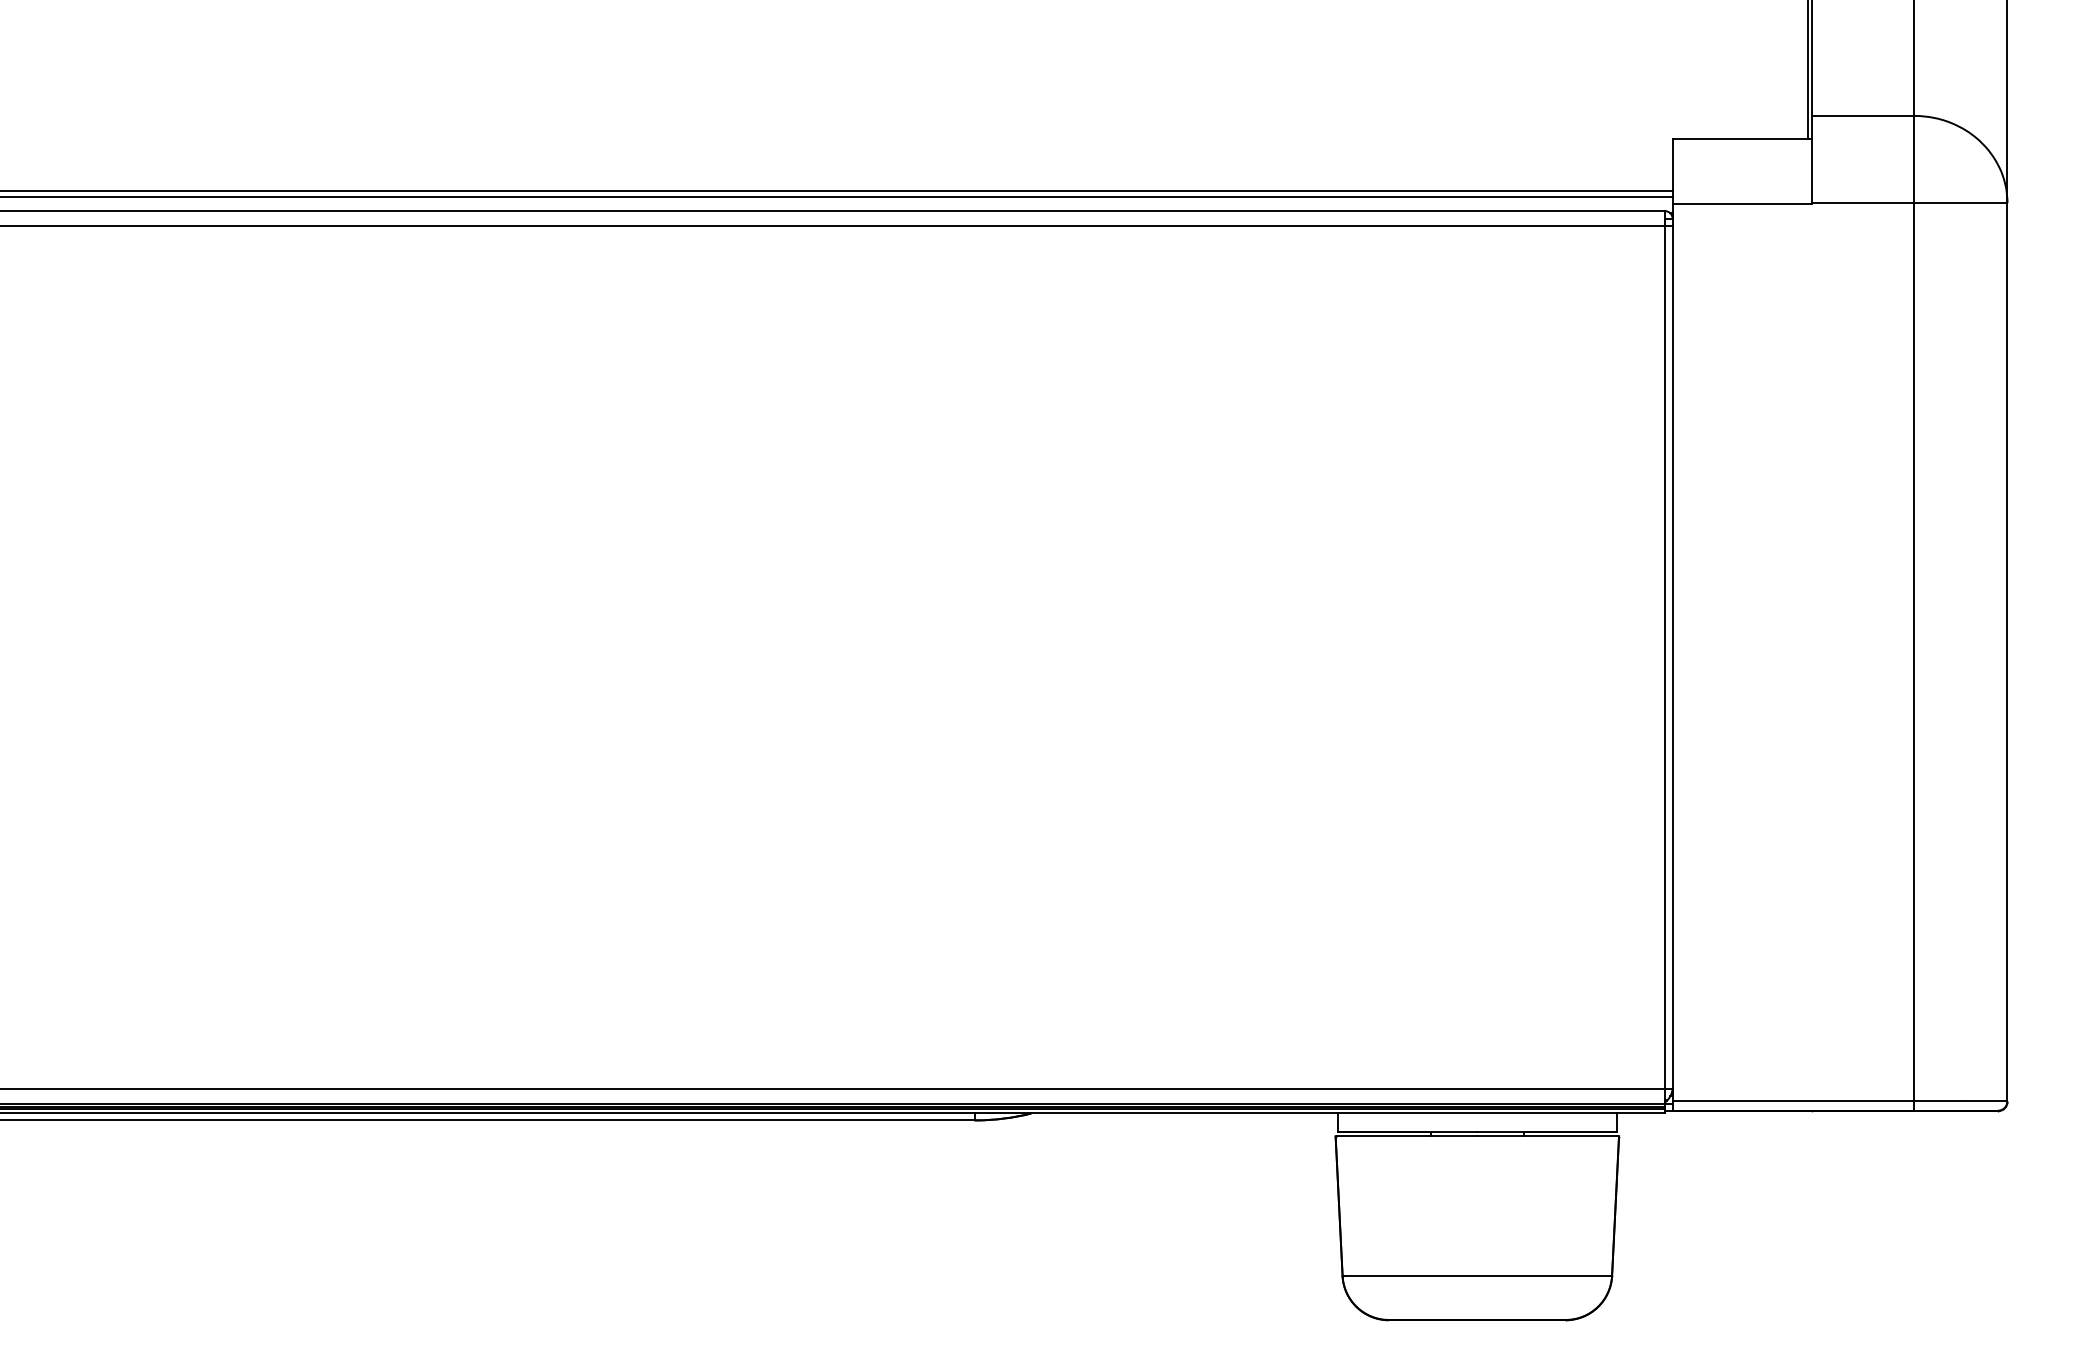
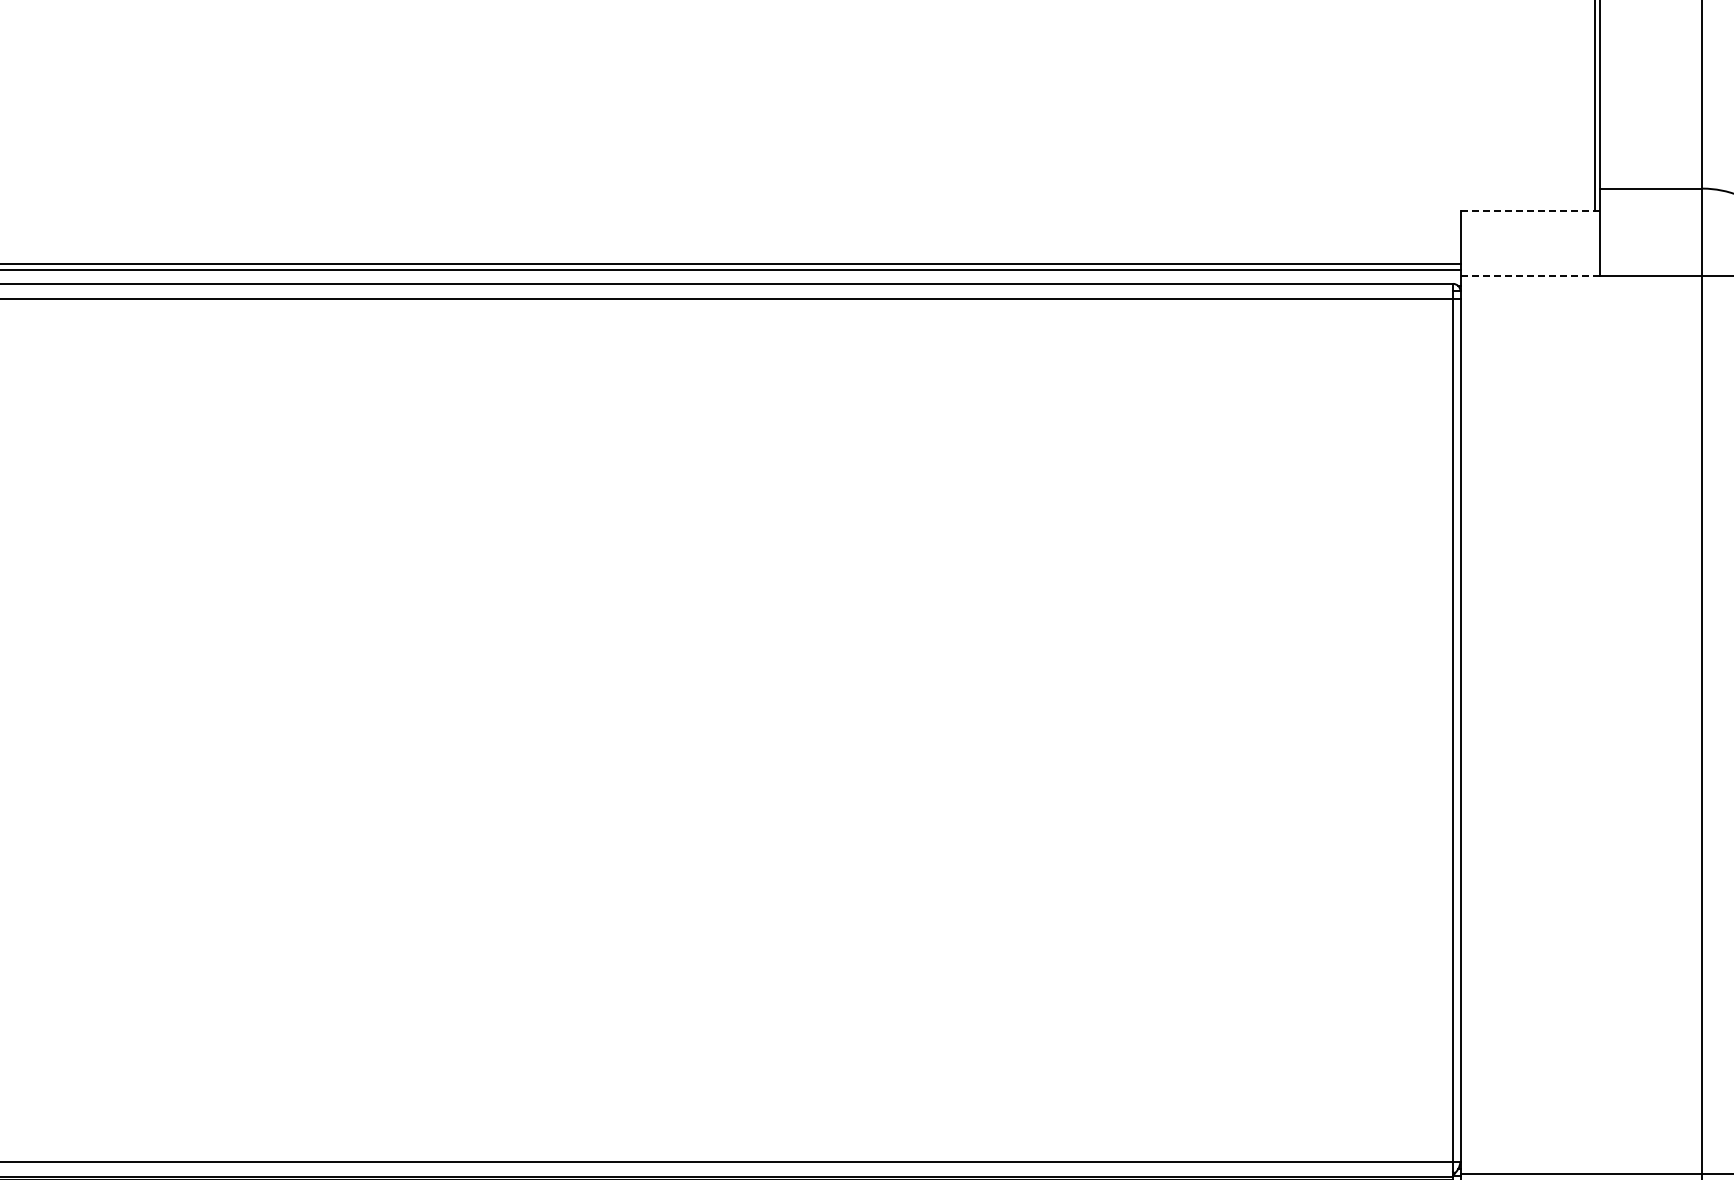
line: (1742, 138) -> (1530, 211), solid -> dashed
line: (1742, 203) -> (1530, 276), solid -> dashed

